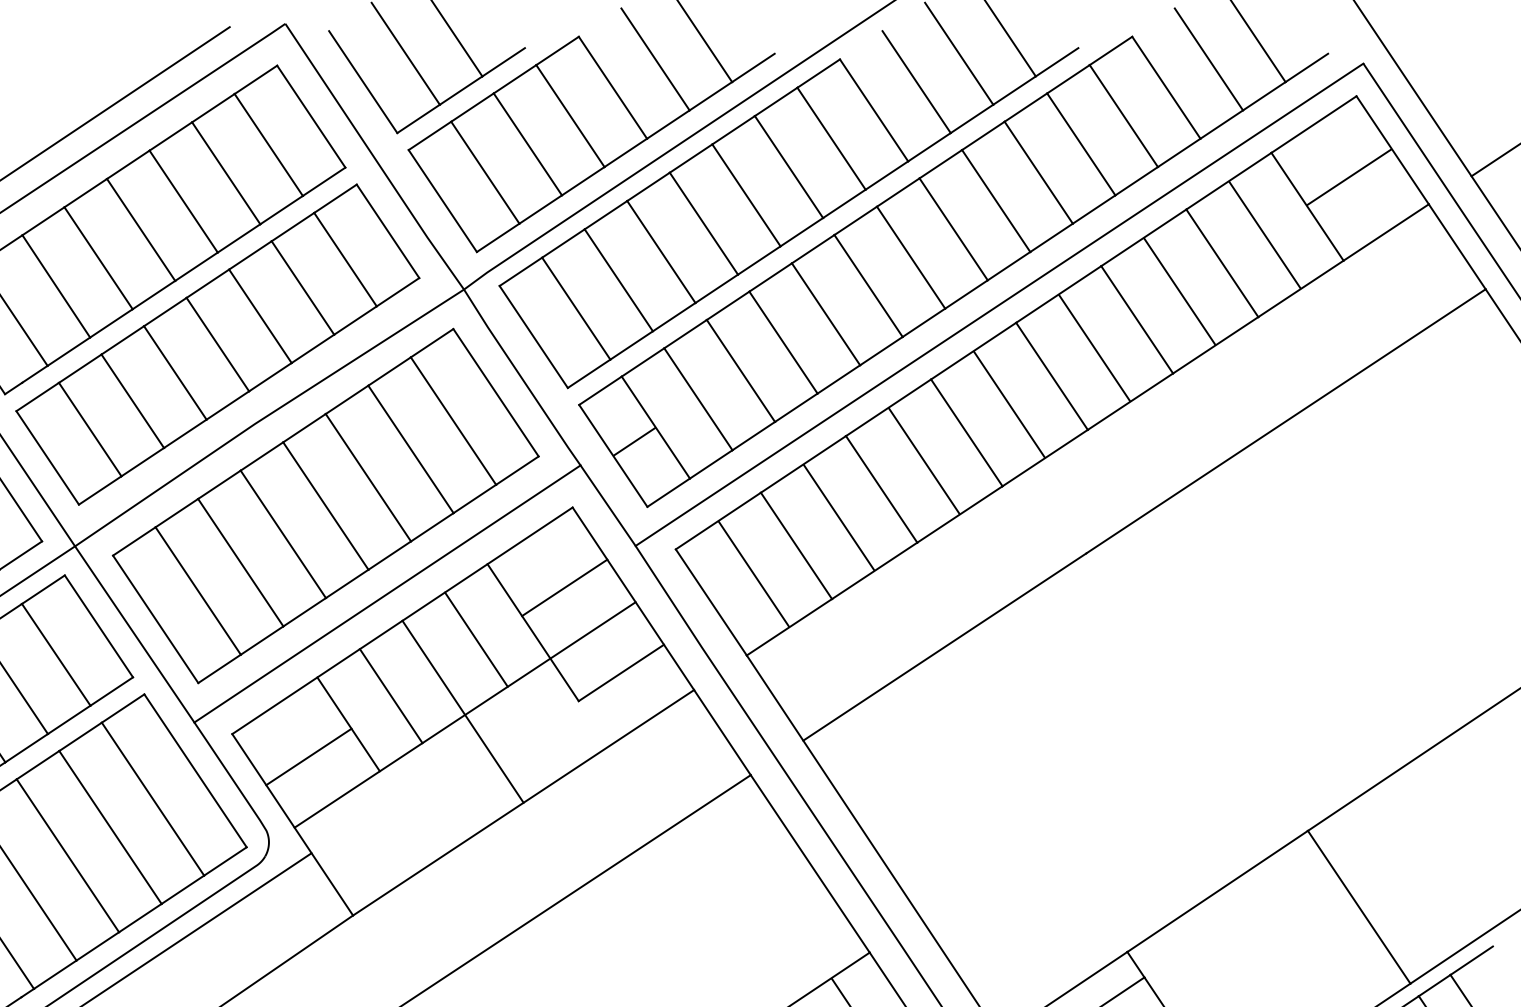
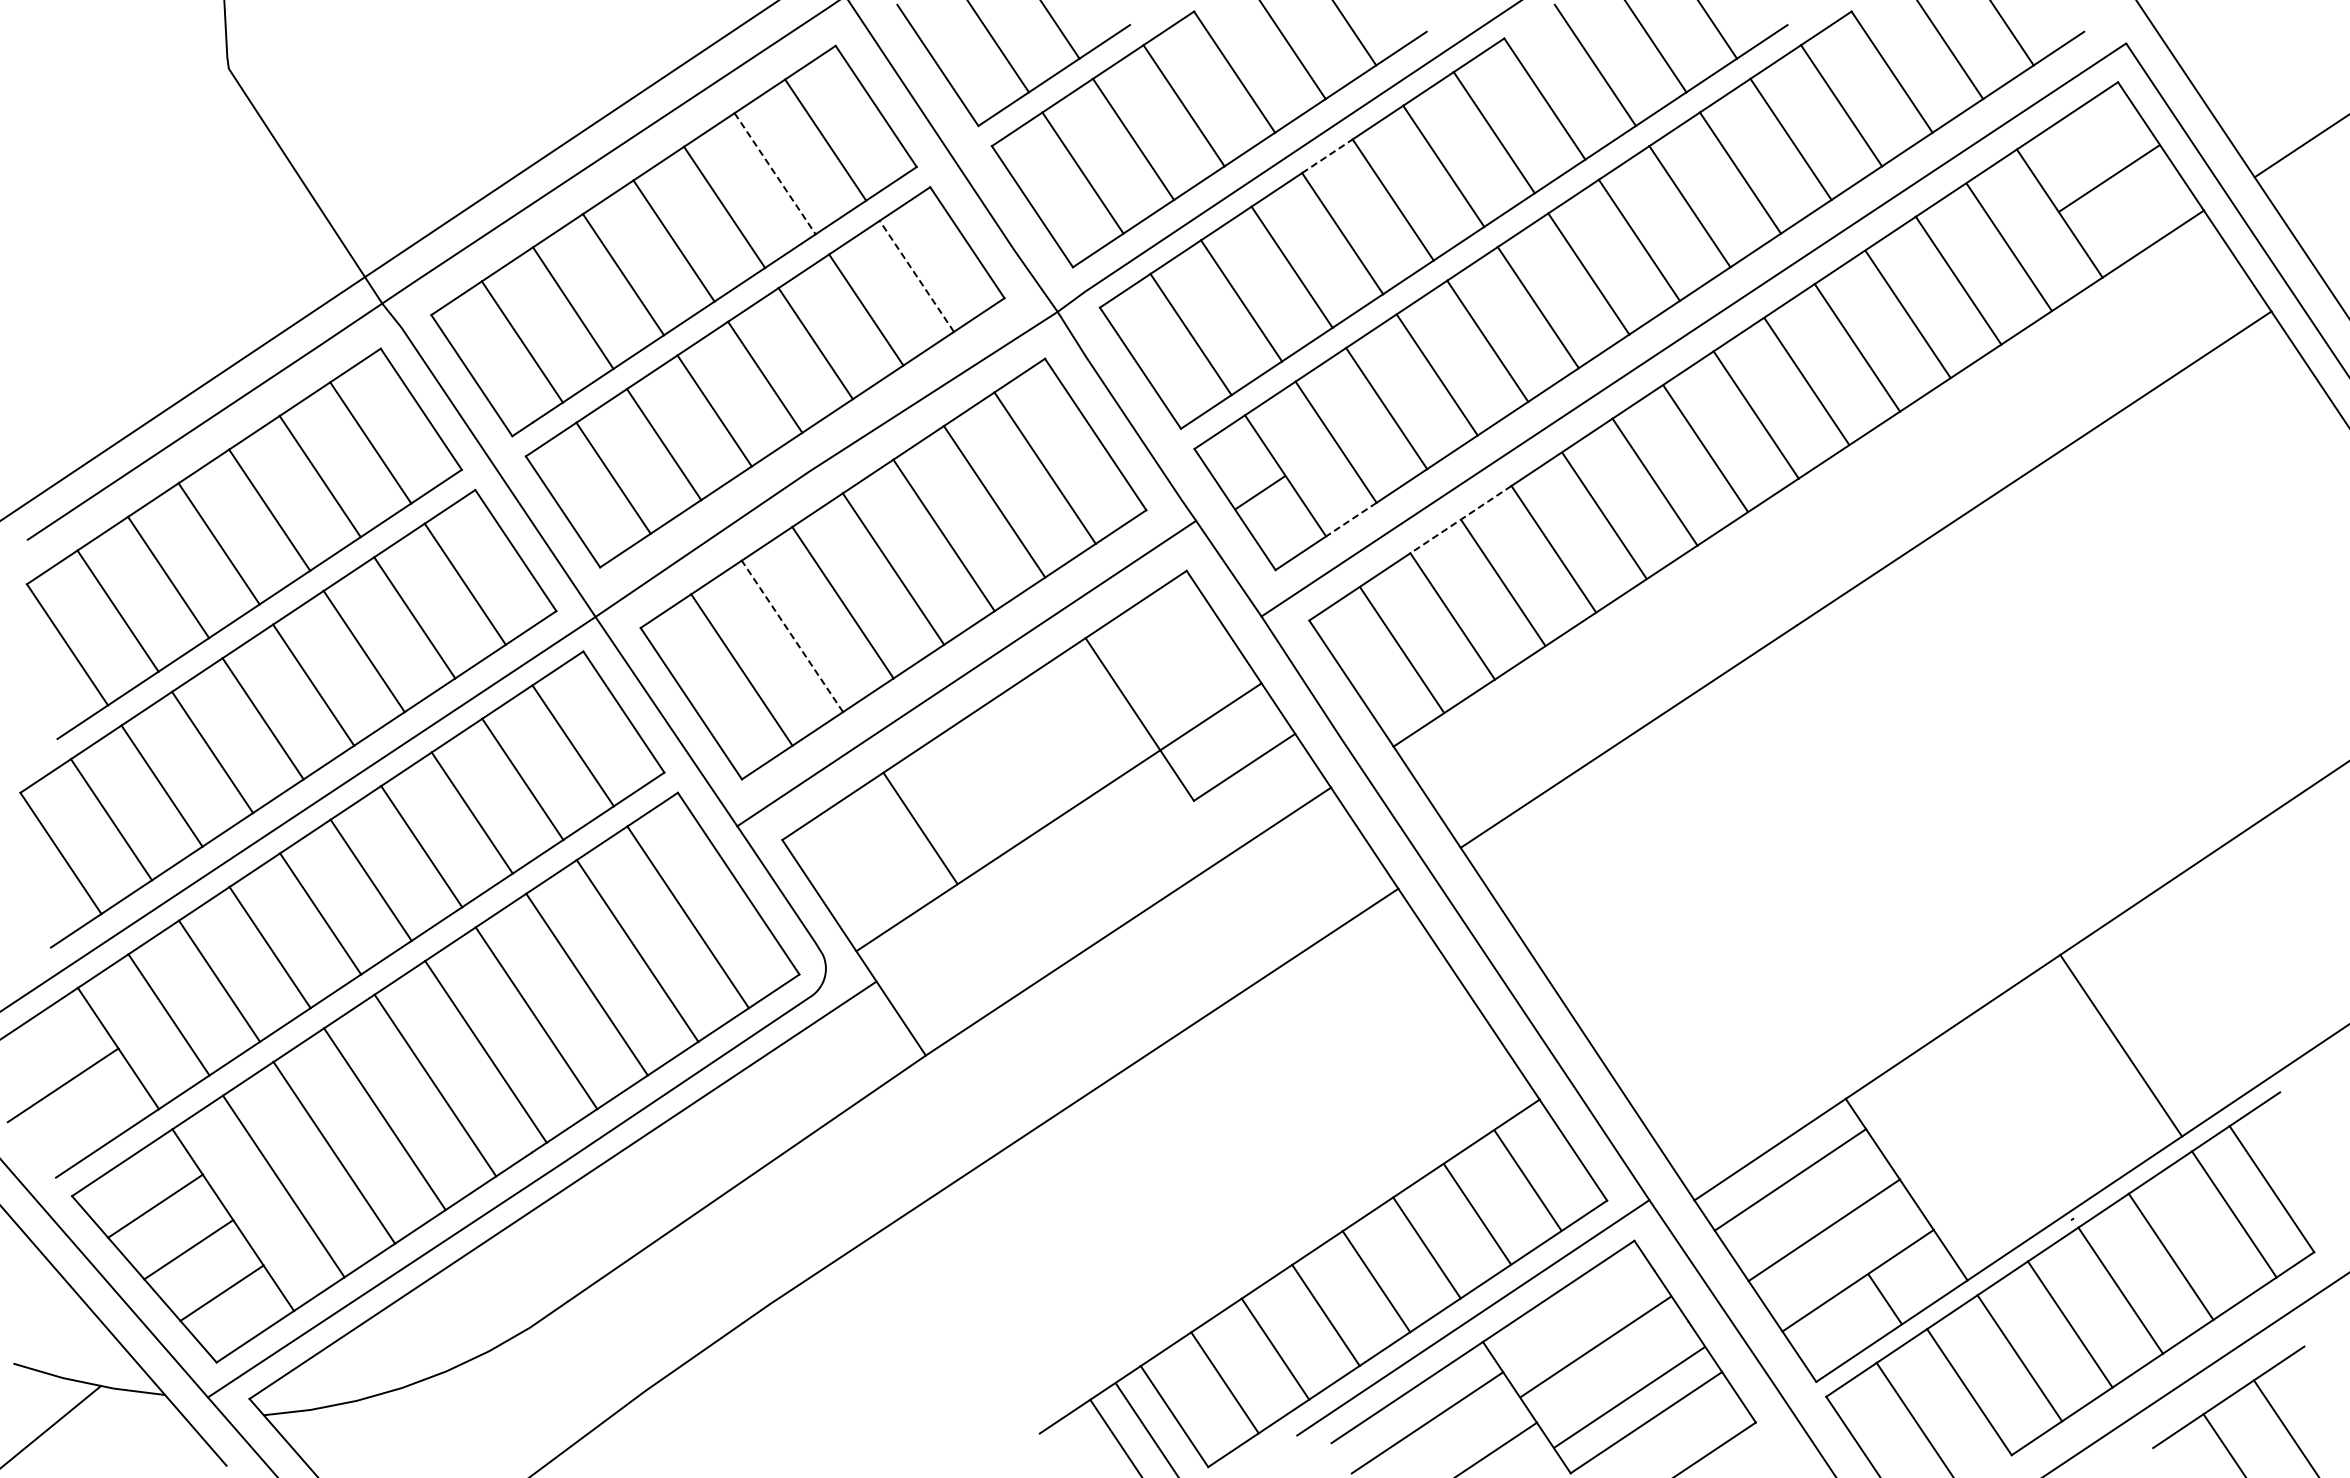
line: (691, 157) -> (1327, 155), solid -> dashed
line: (226, 173) -> (775, 173), solid -> dashed
line: (345, 259) -> (916, 276), solid -> dashed
line: (710, 464) -> (1350, 519), solid -> dashed
line: (803, 464) -> (1460, 519), solid -> dashed
line: (240, 561) -> (792, 635), solid -> dashed
line: (564, 587) -> (1176, 665), removed
line: (476, 639) -> (1072, 727), removed
line: (391, 695) -> (971, 794), removed
line: (463, 711) -> (1056, 813), removed
line: (309, 756) -> (873, 866), removed

